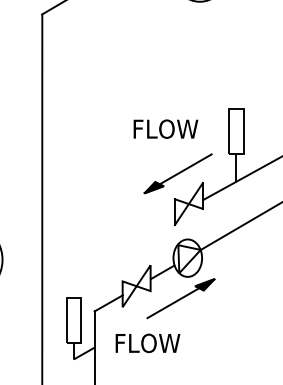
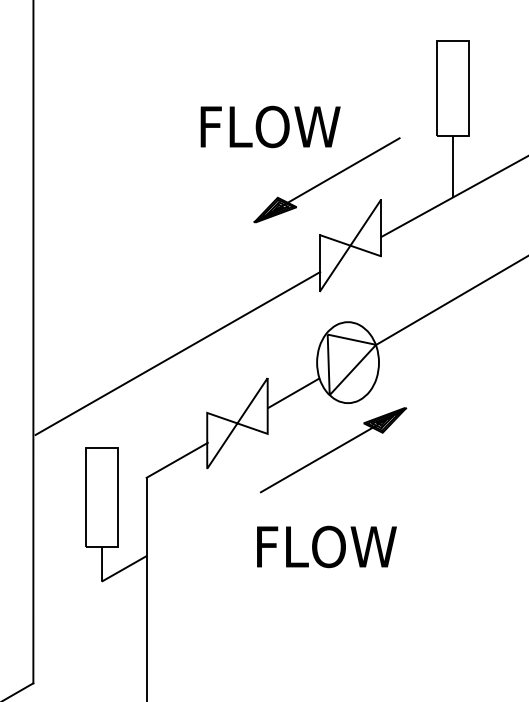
text: (165, 128) -> (269, 125), moved
line: (108, 253) -> (176, 352), added
text: (147, 343) -> (325, 547), moved

